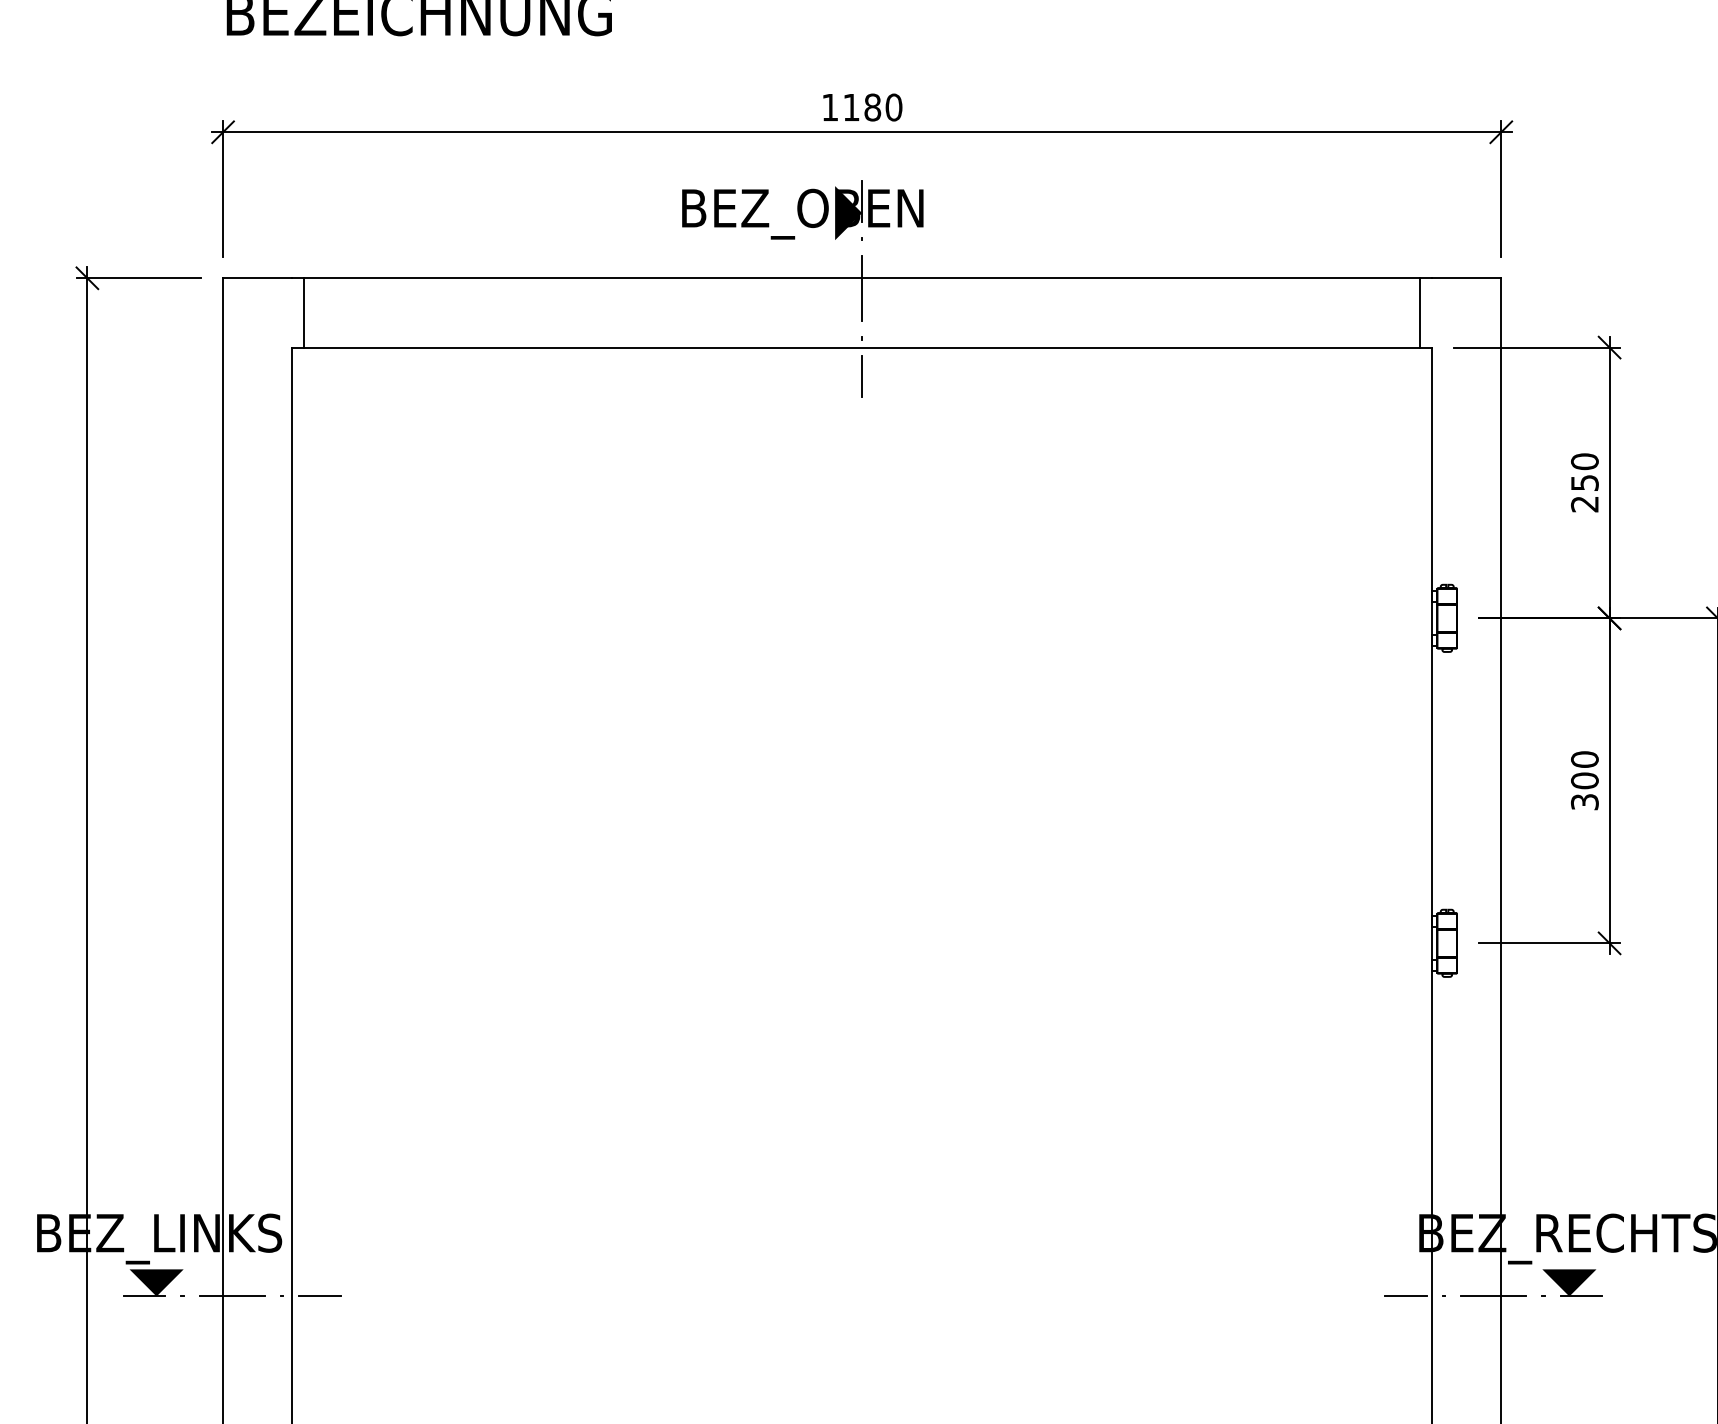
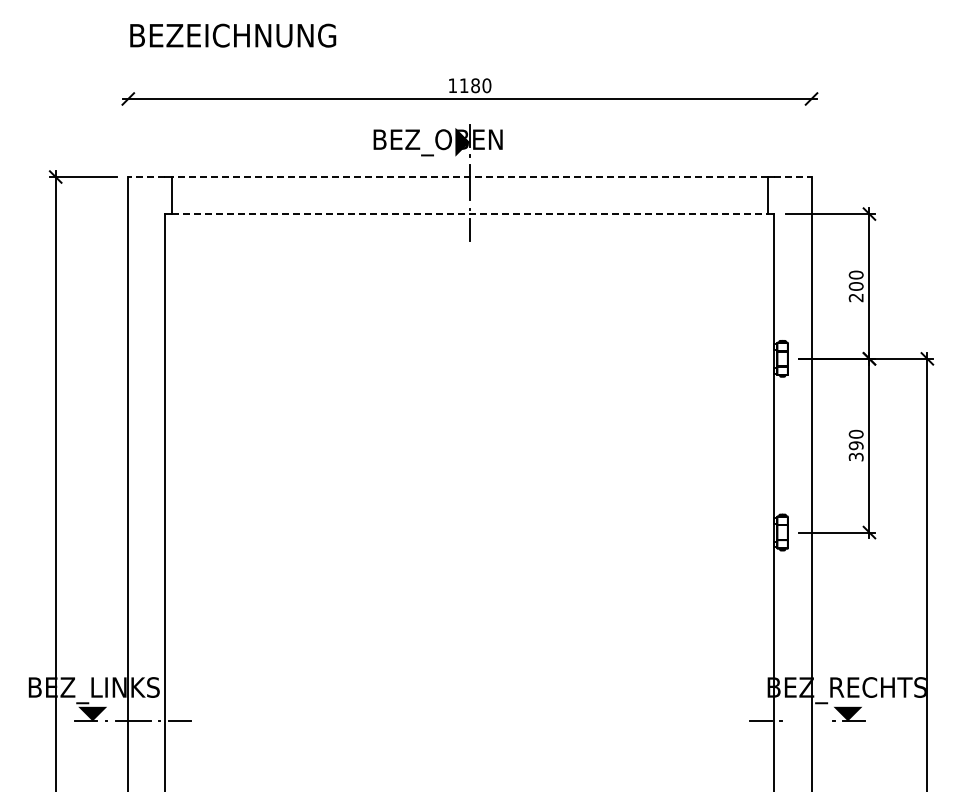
line: (223, 189) -> (128, 129), removed
line: (1501, 189) -> (811, 129), removed
line: (257, 279) -> (146, 177), solid -> dashed
line: (861, 279) -> (469, 177), solid -> dashed
line: (1467, 279) -> (793, 177), solid -> dashed
line: (863, 348) -> (470, 214), solid -> dashed
text: (1583, 483) -> (855, 286), 250 -> 200
text: (1585, 780) -> (856, 445), 300 -> 390
line: (1493, 1296) -> (807, 721), removed

